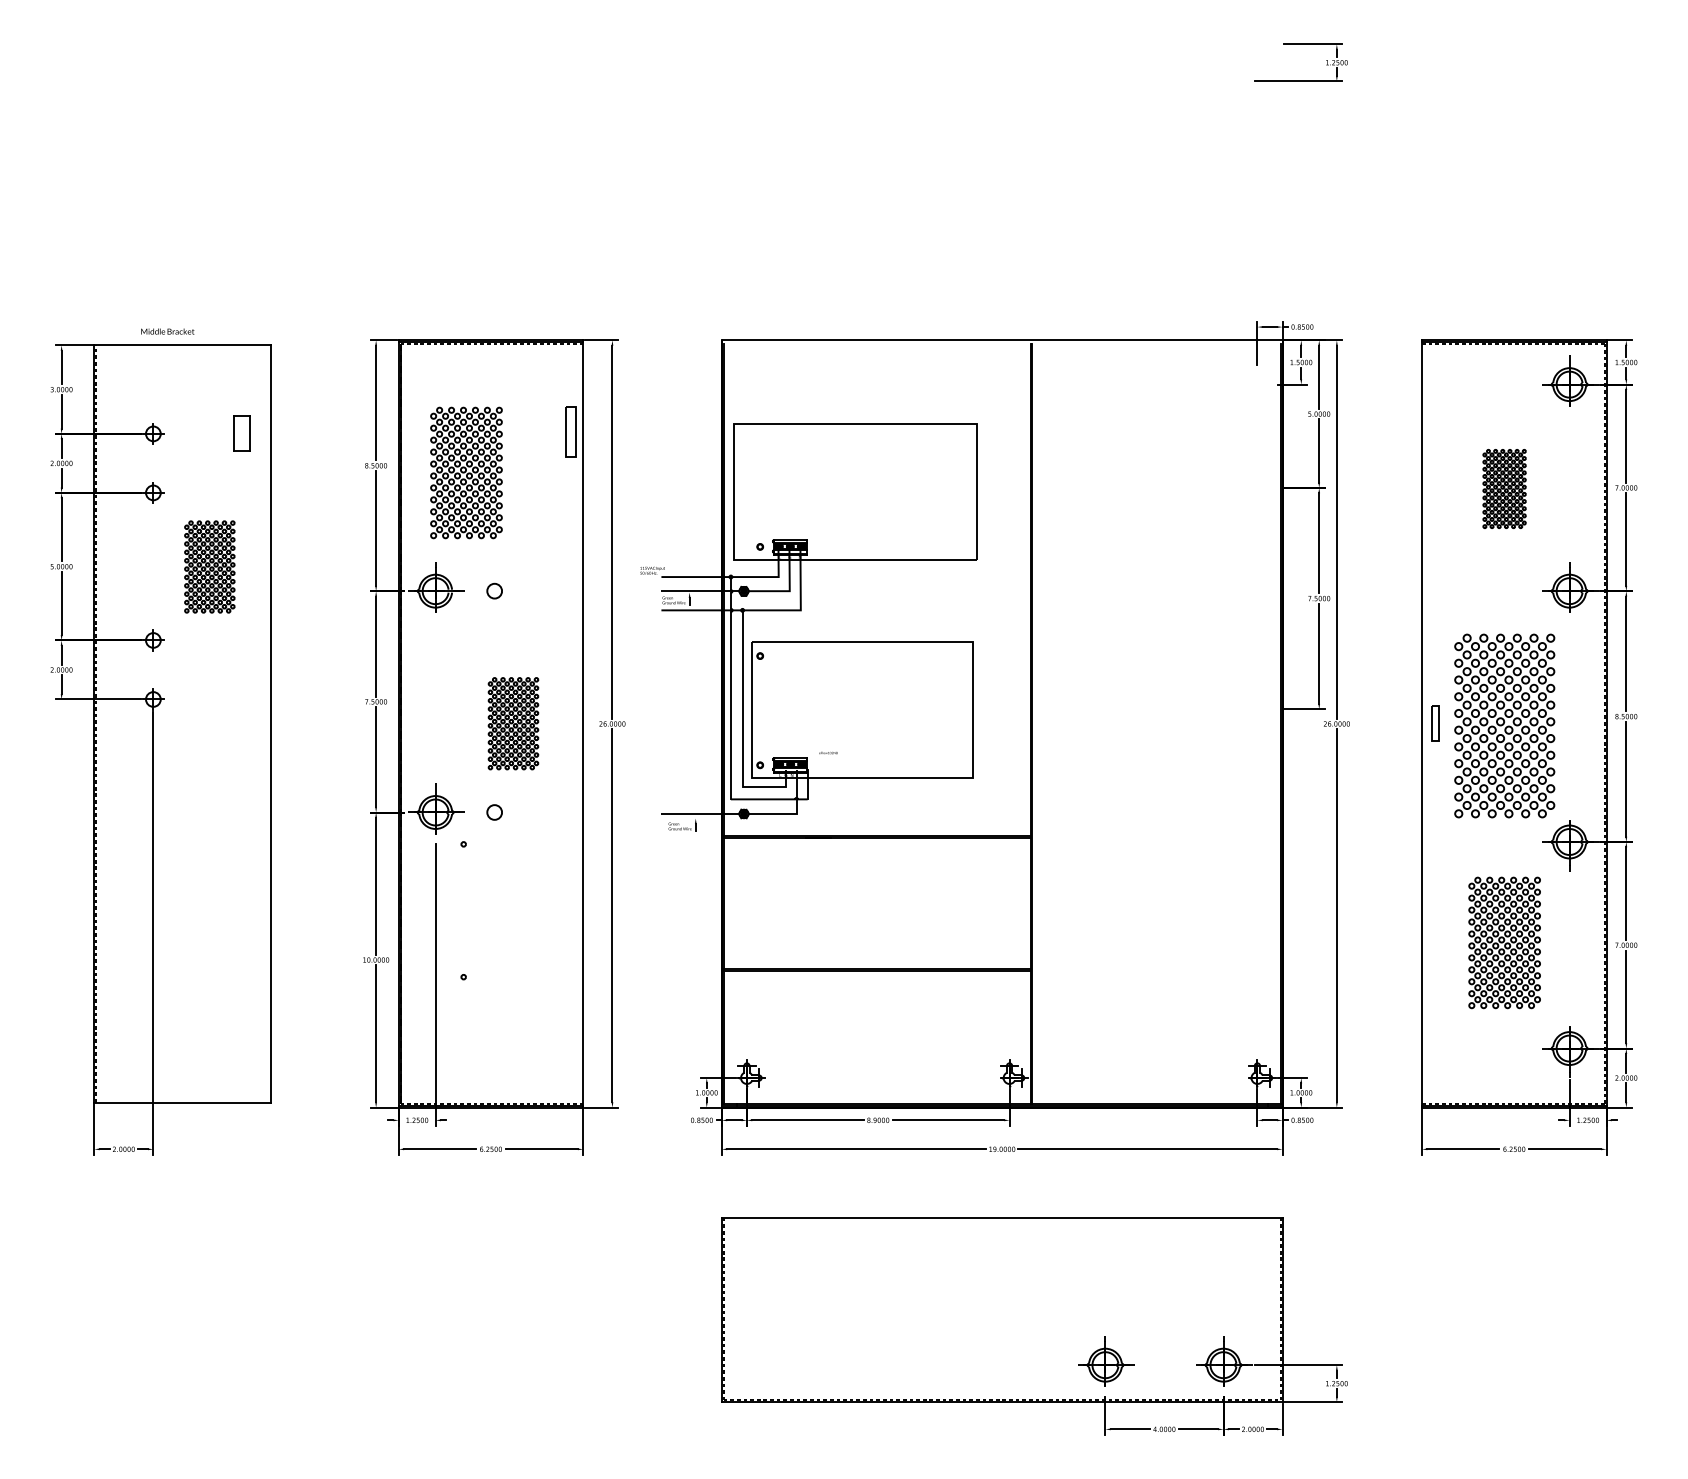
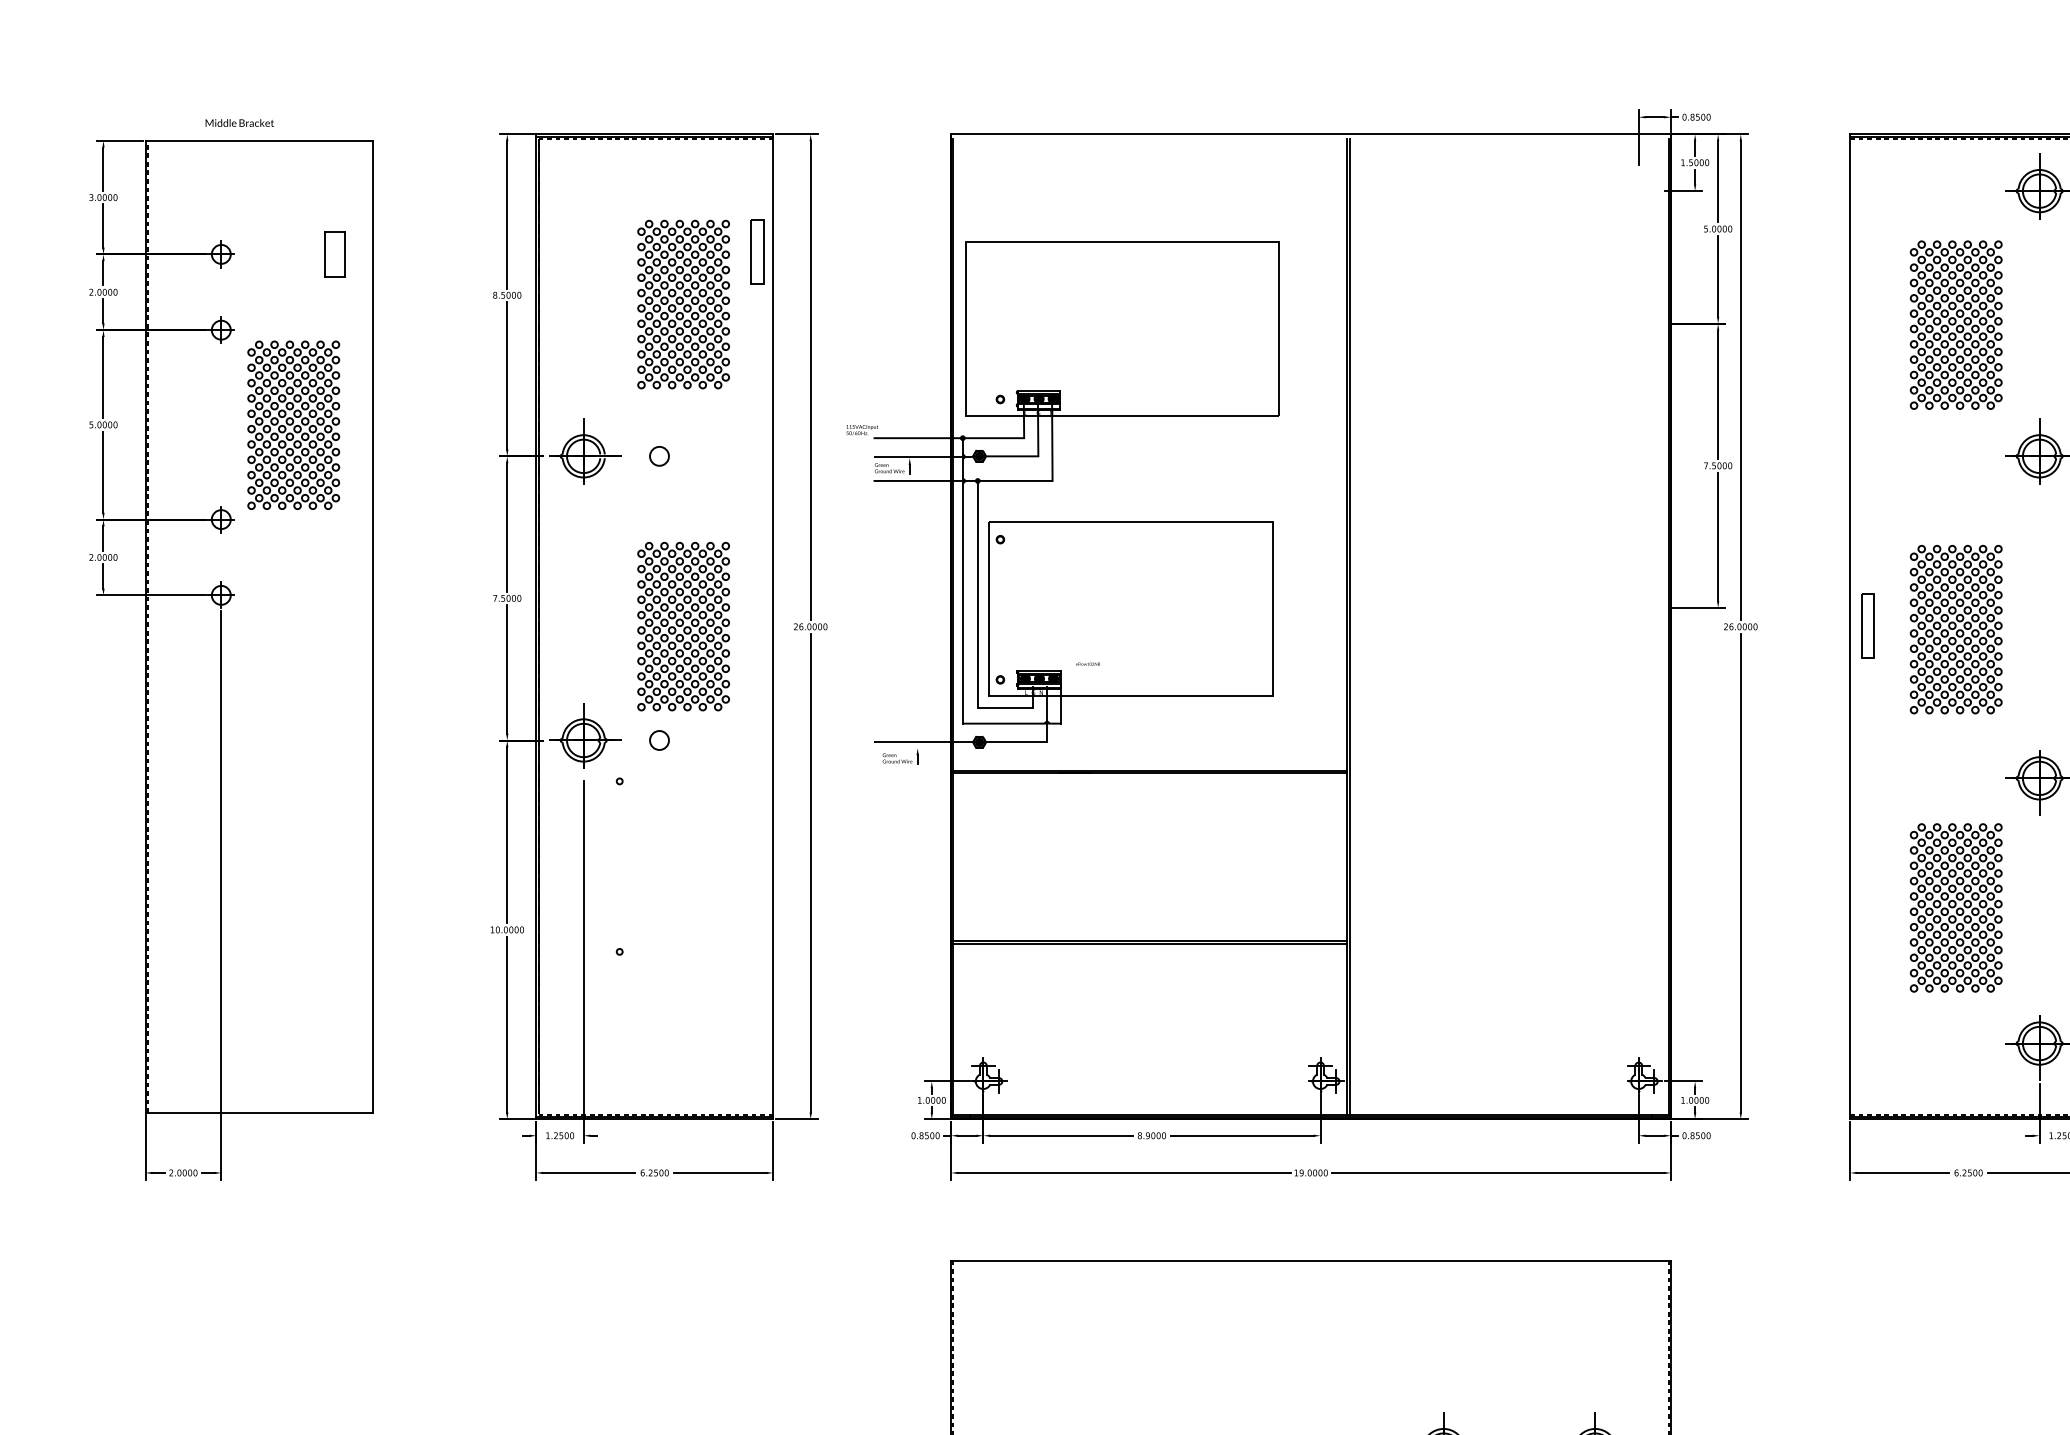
part: (466, 472) -> (683, 303), moved
part: (1504, 488) -> (1956, 324), size x1.67
part: (209, 566) -> (293, 424), size x1.43
part: (513, 723) -> (683, 626), size x1.43
part: (1435, 723) -> (1867, 626), size x1.43
part: (1504, 726) -> (1956, 630), size x0.71

